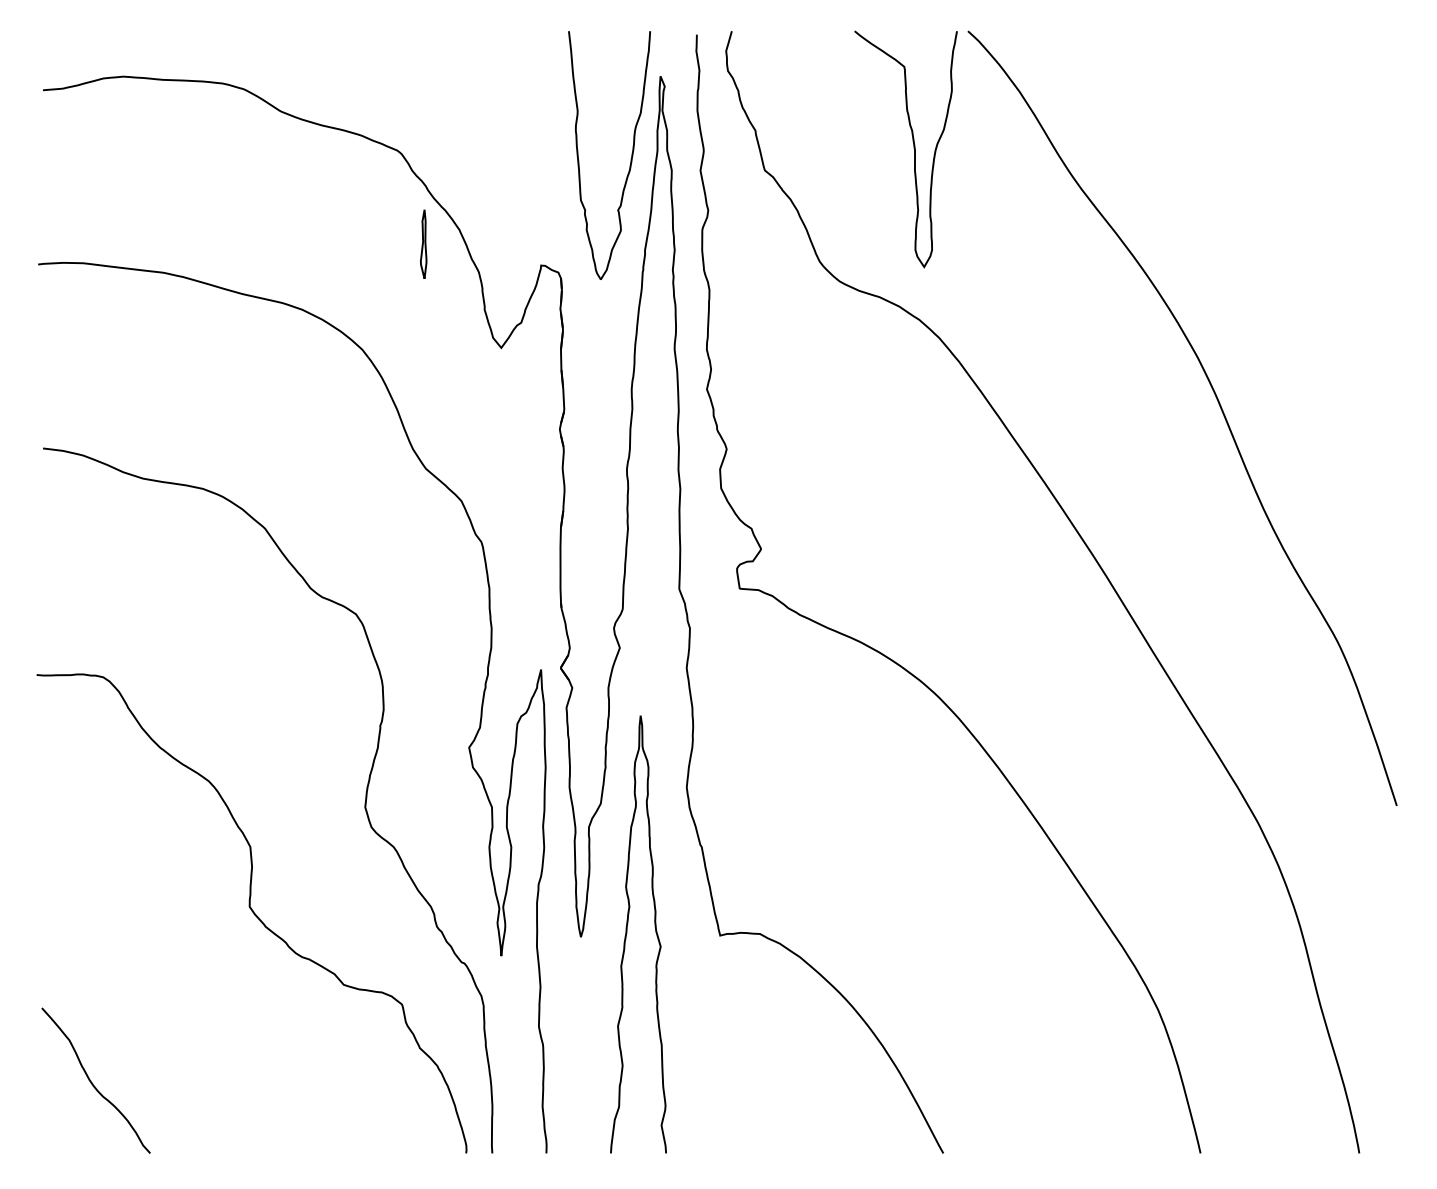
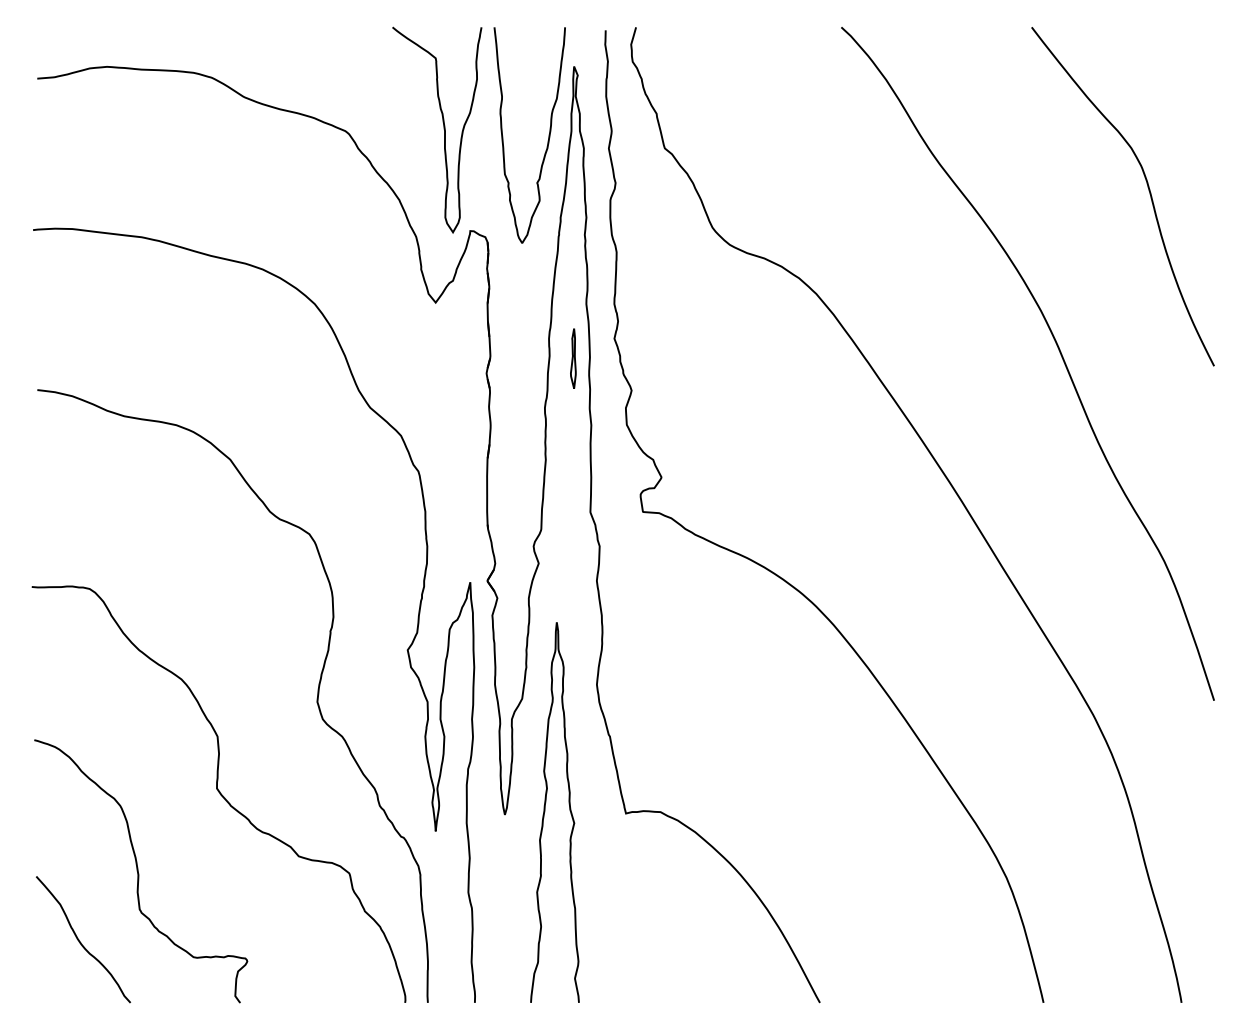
curve: (913, 148) -> (443, 129), moved
curve: (1320, 216) -> (1147, 188), added
part: (423, 243) -> (573, 357), moved
curve: (159, 1001) -> (138, 870), added

